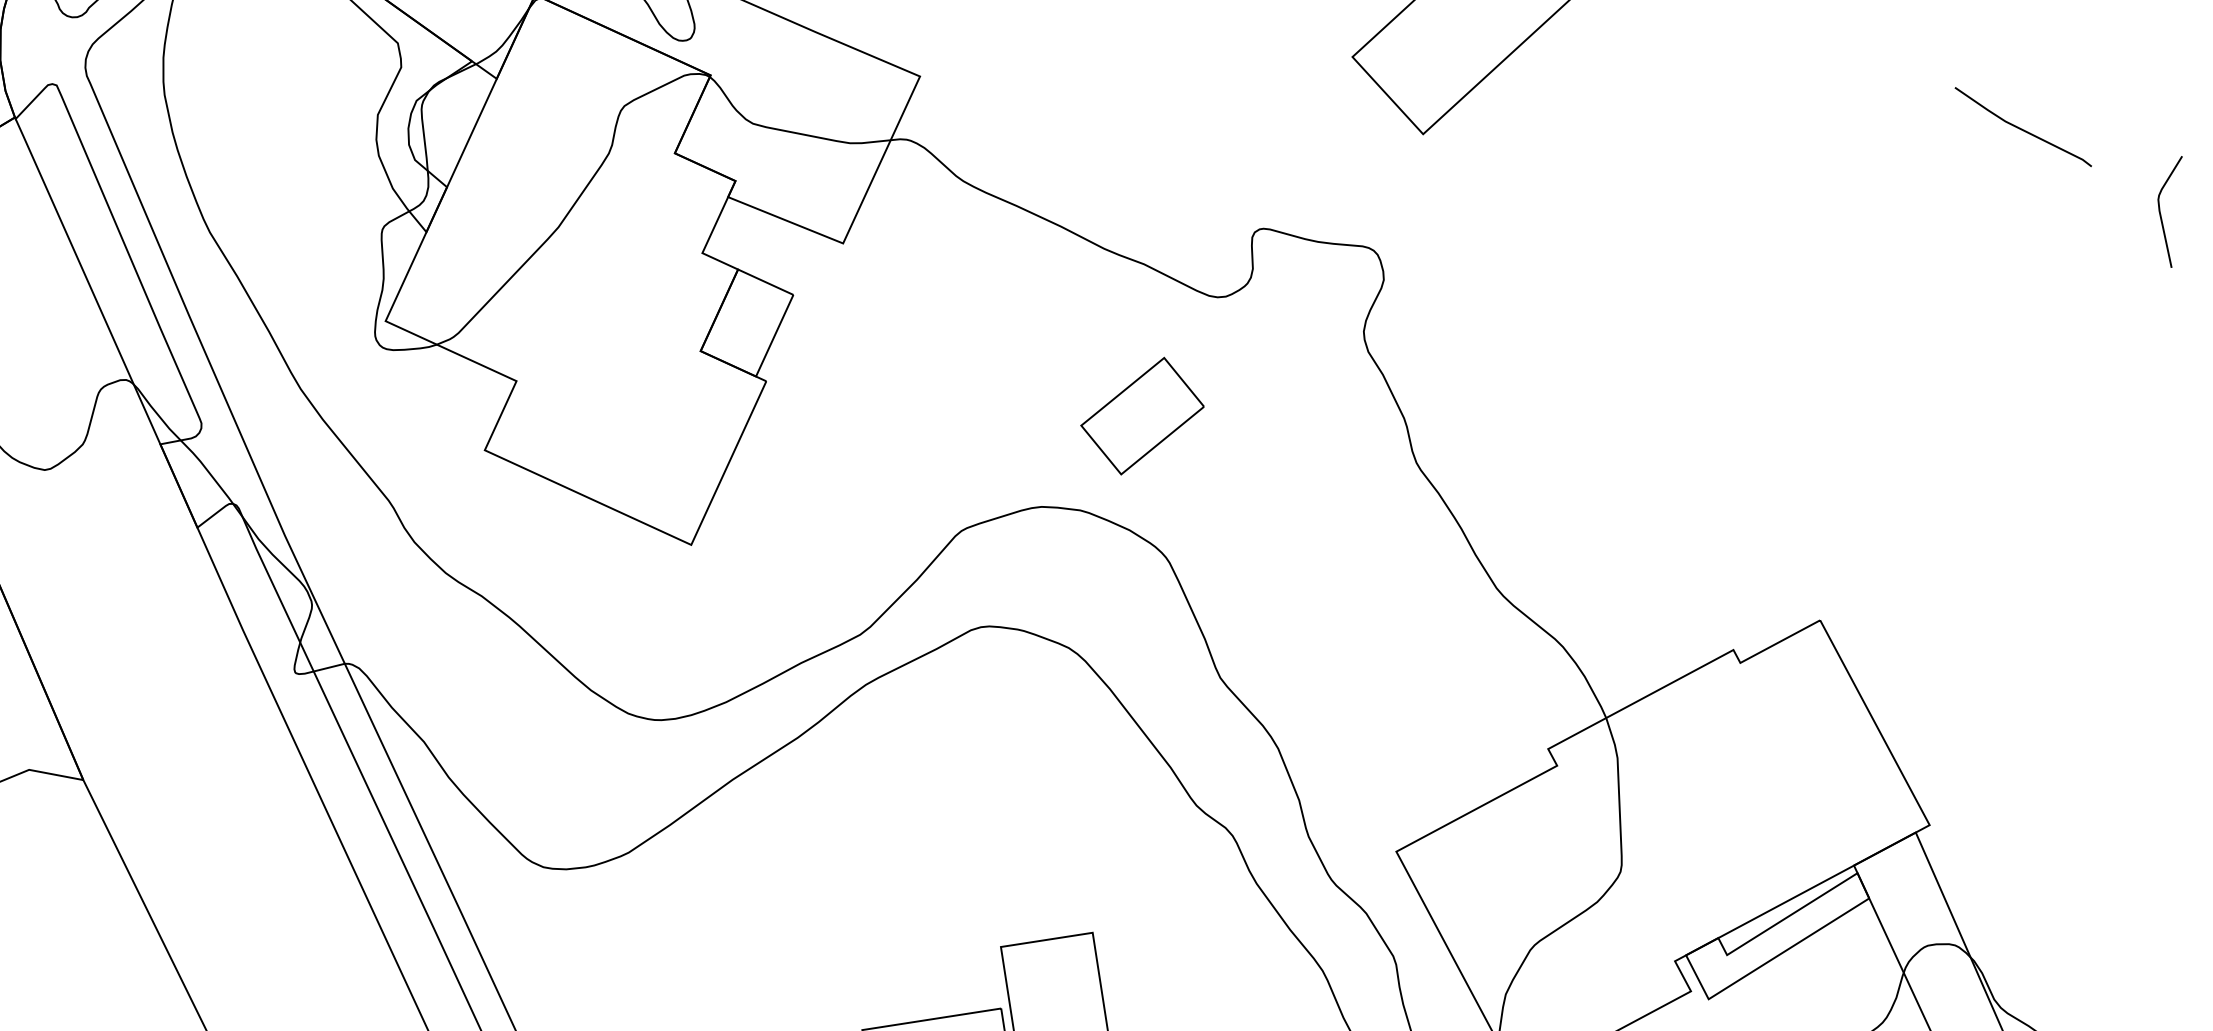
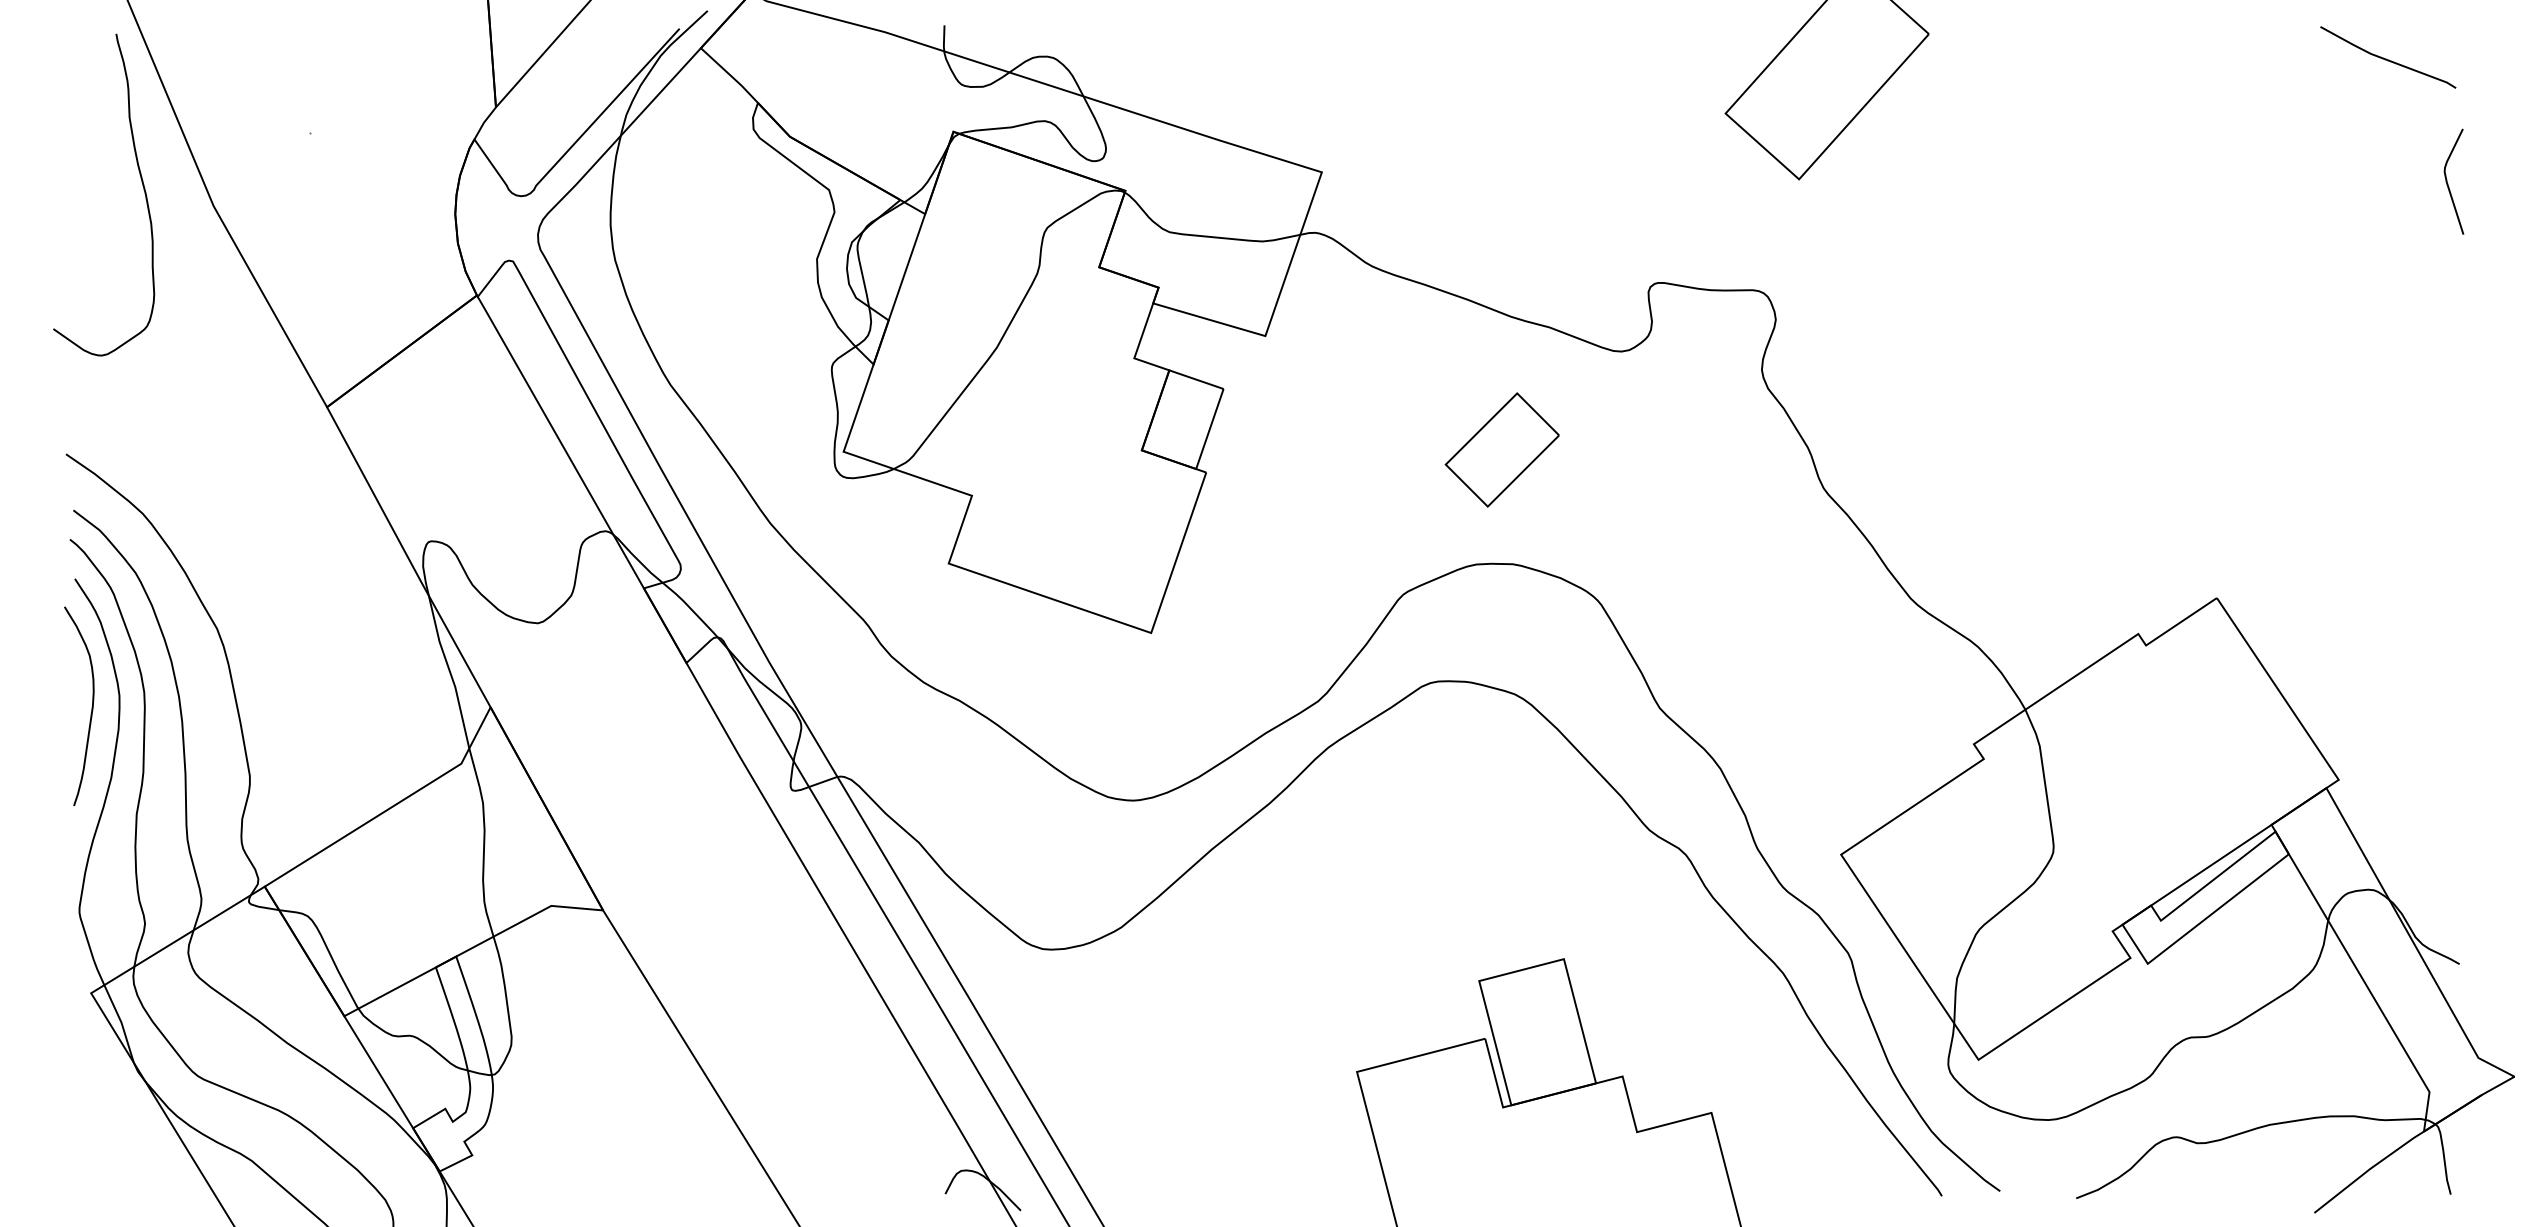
line: (2023, 129) -> (2388, 59), moved
curve: (2161, 212) -> (2448, 183), moved
part: (1141, 415) -> (1501, 449), moved

